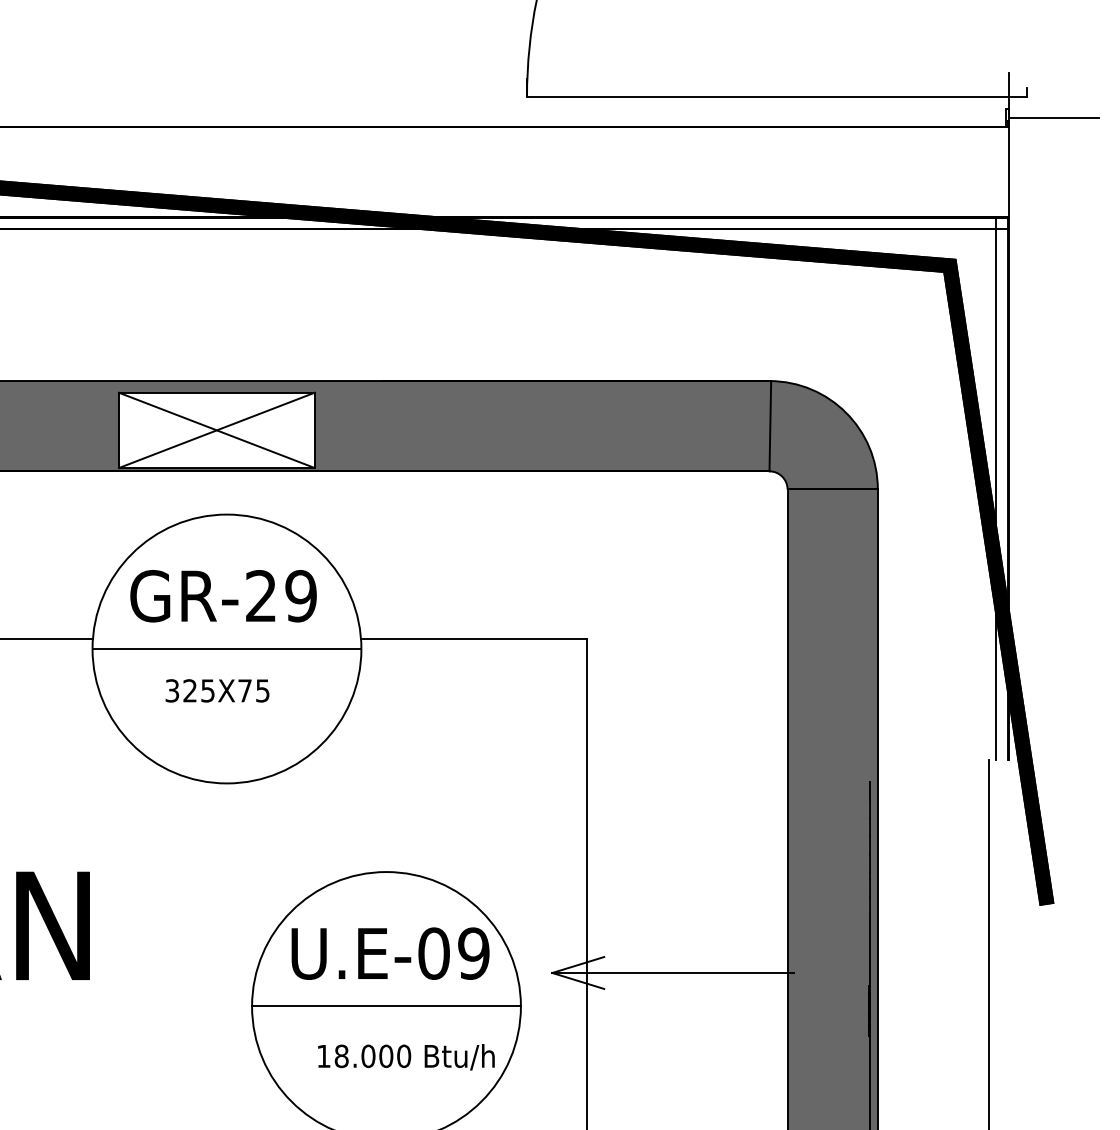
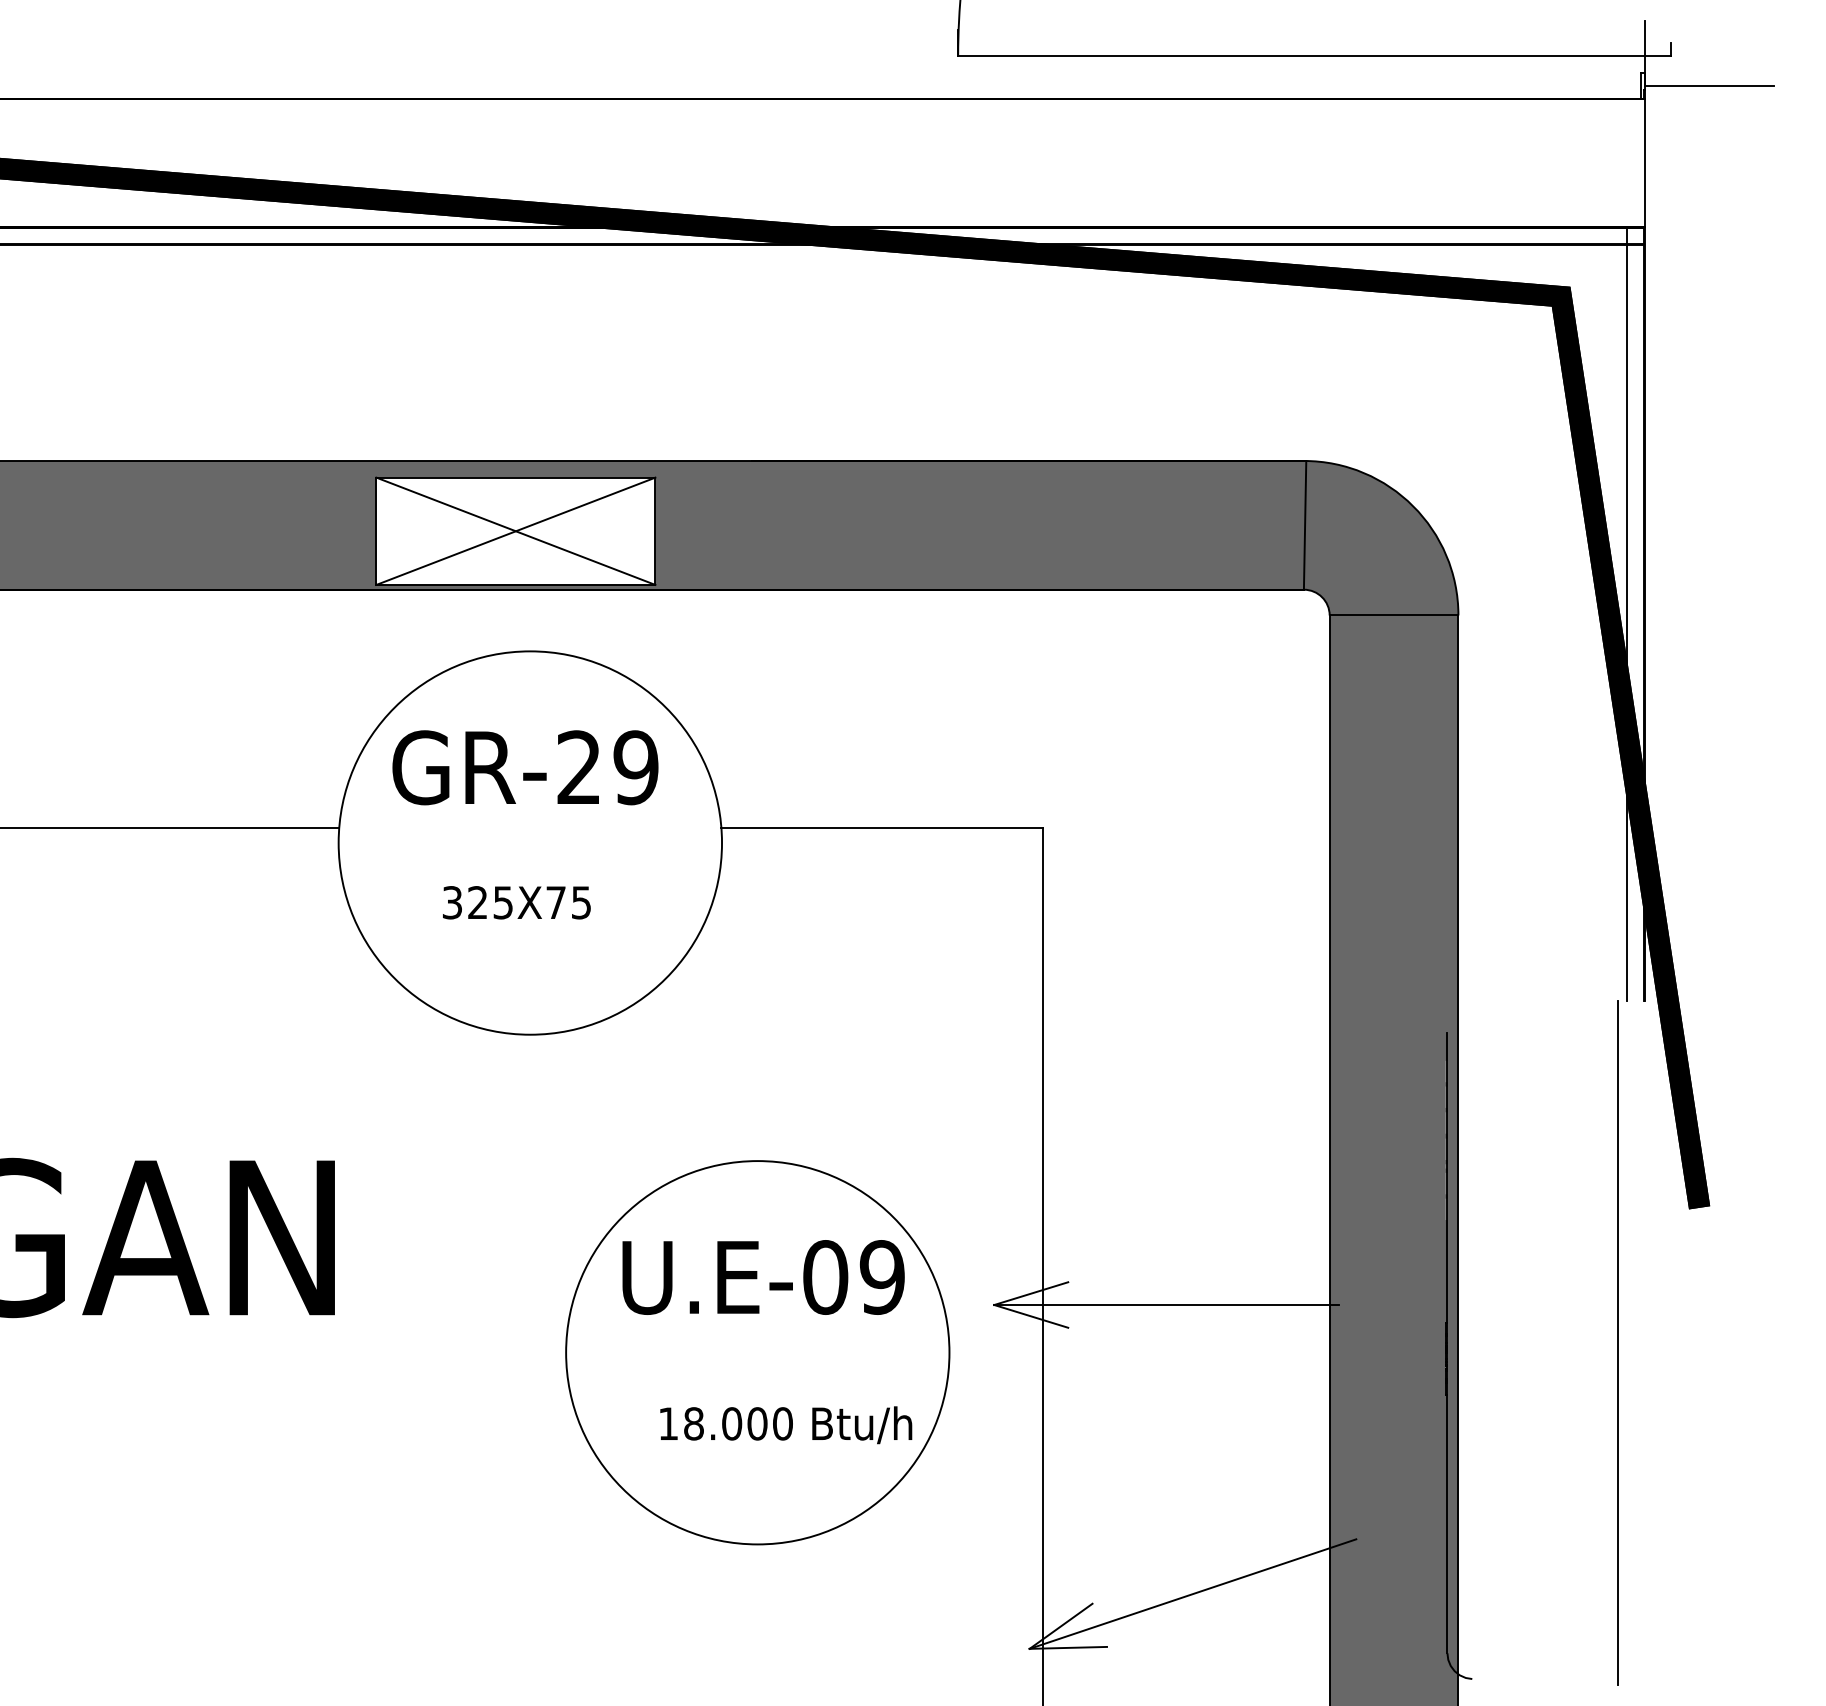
line: (227, 649) -> (530, 843), removed
line: (386, 1006) -> (757, 1352), removed

